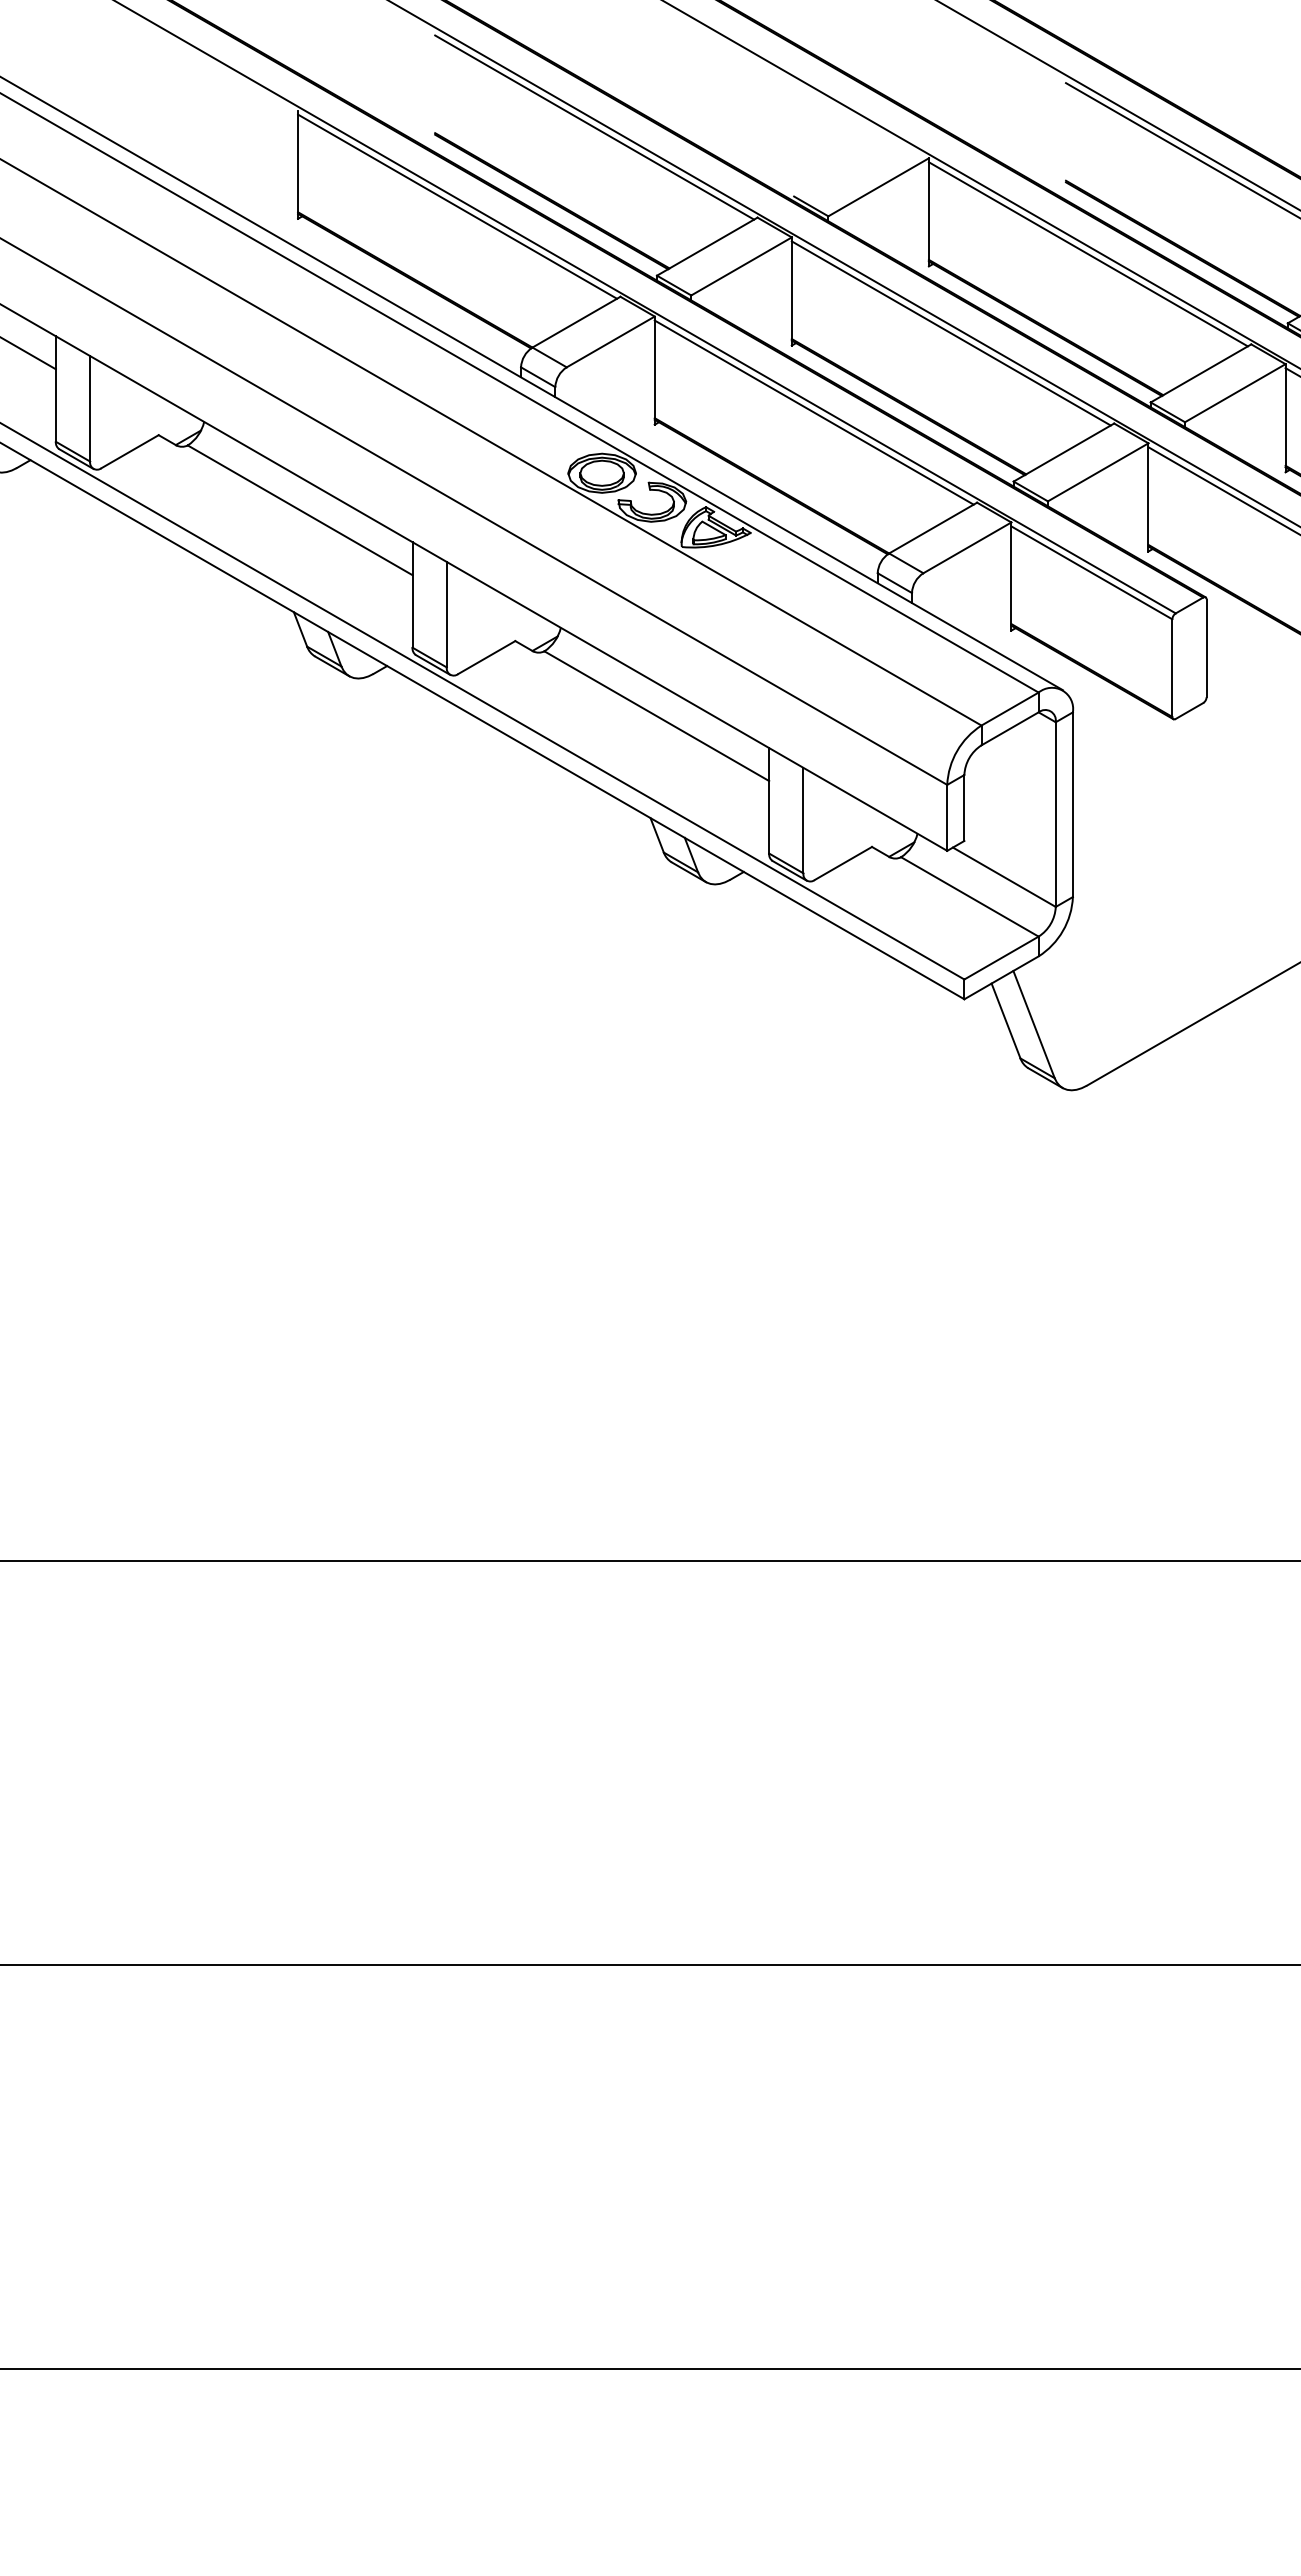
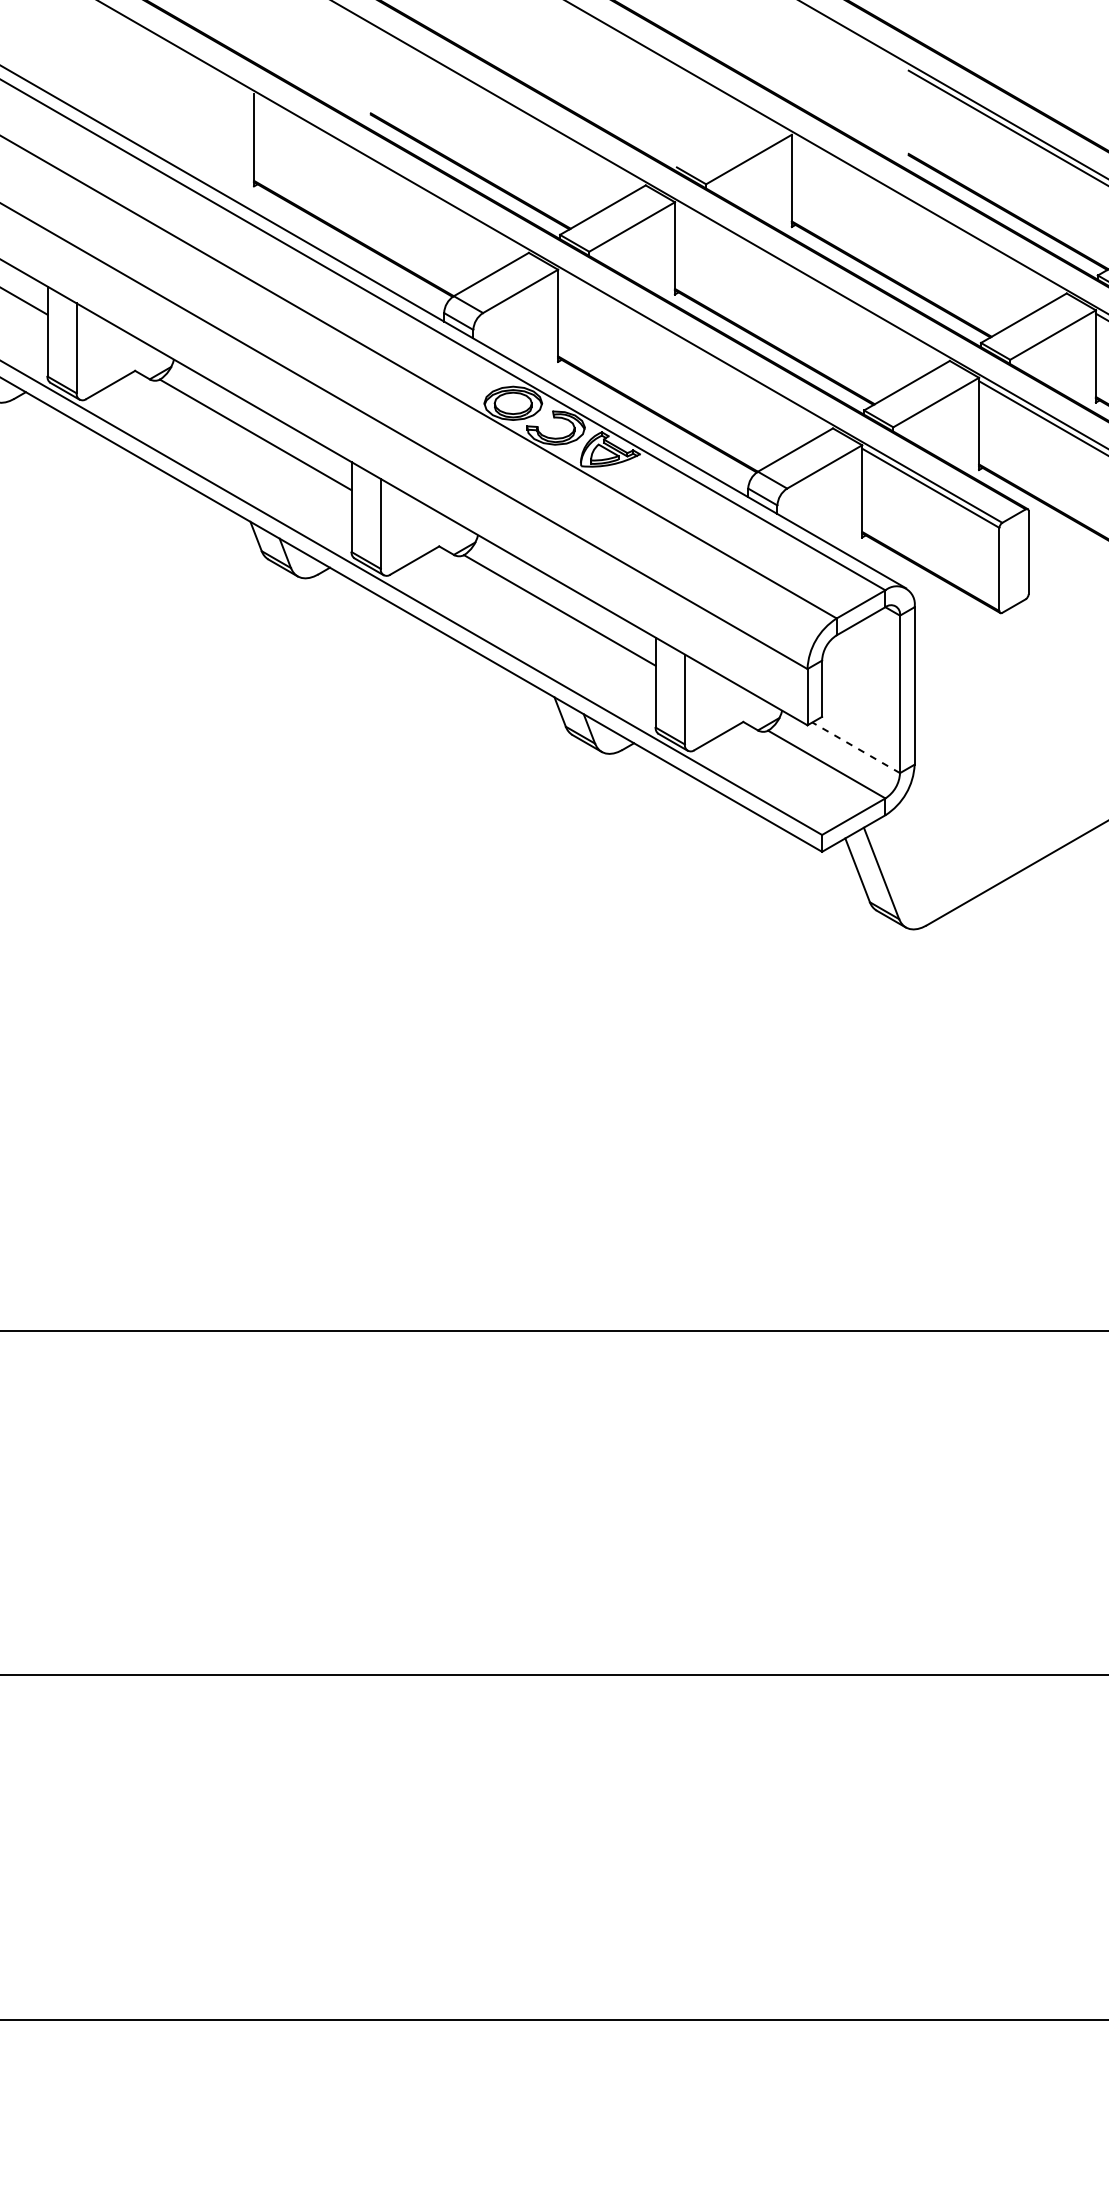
line: (594, 127) -> (506, 108), removed
line: (457, 206) -> (389, 175), removed
line: (1087, 254) -> (927, 216), removed
line: (950, 333) -> (810, 284), removed
line: (813, 412) -> (693, 351), removed
line: (1003, 877) -> (855, 748), solid -> dashed

